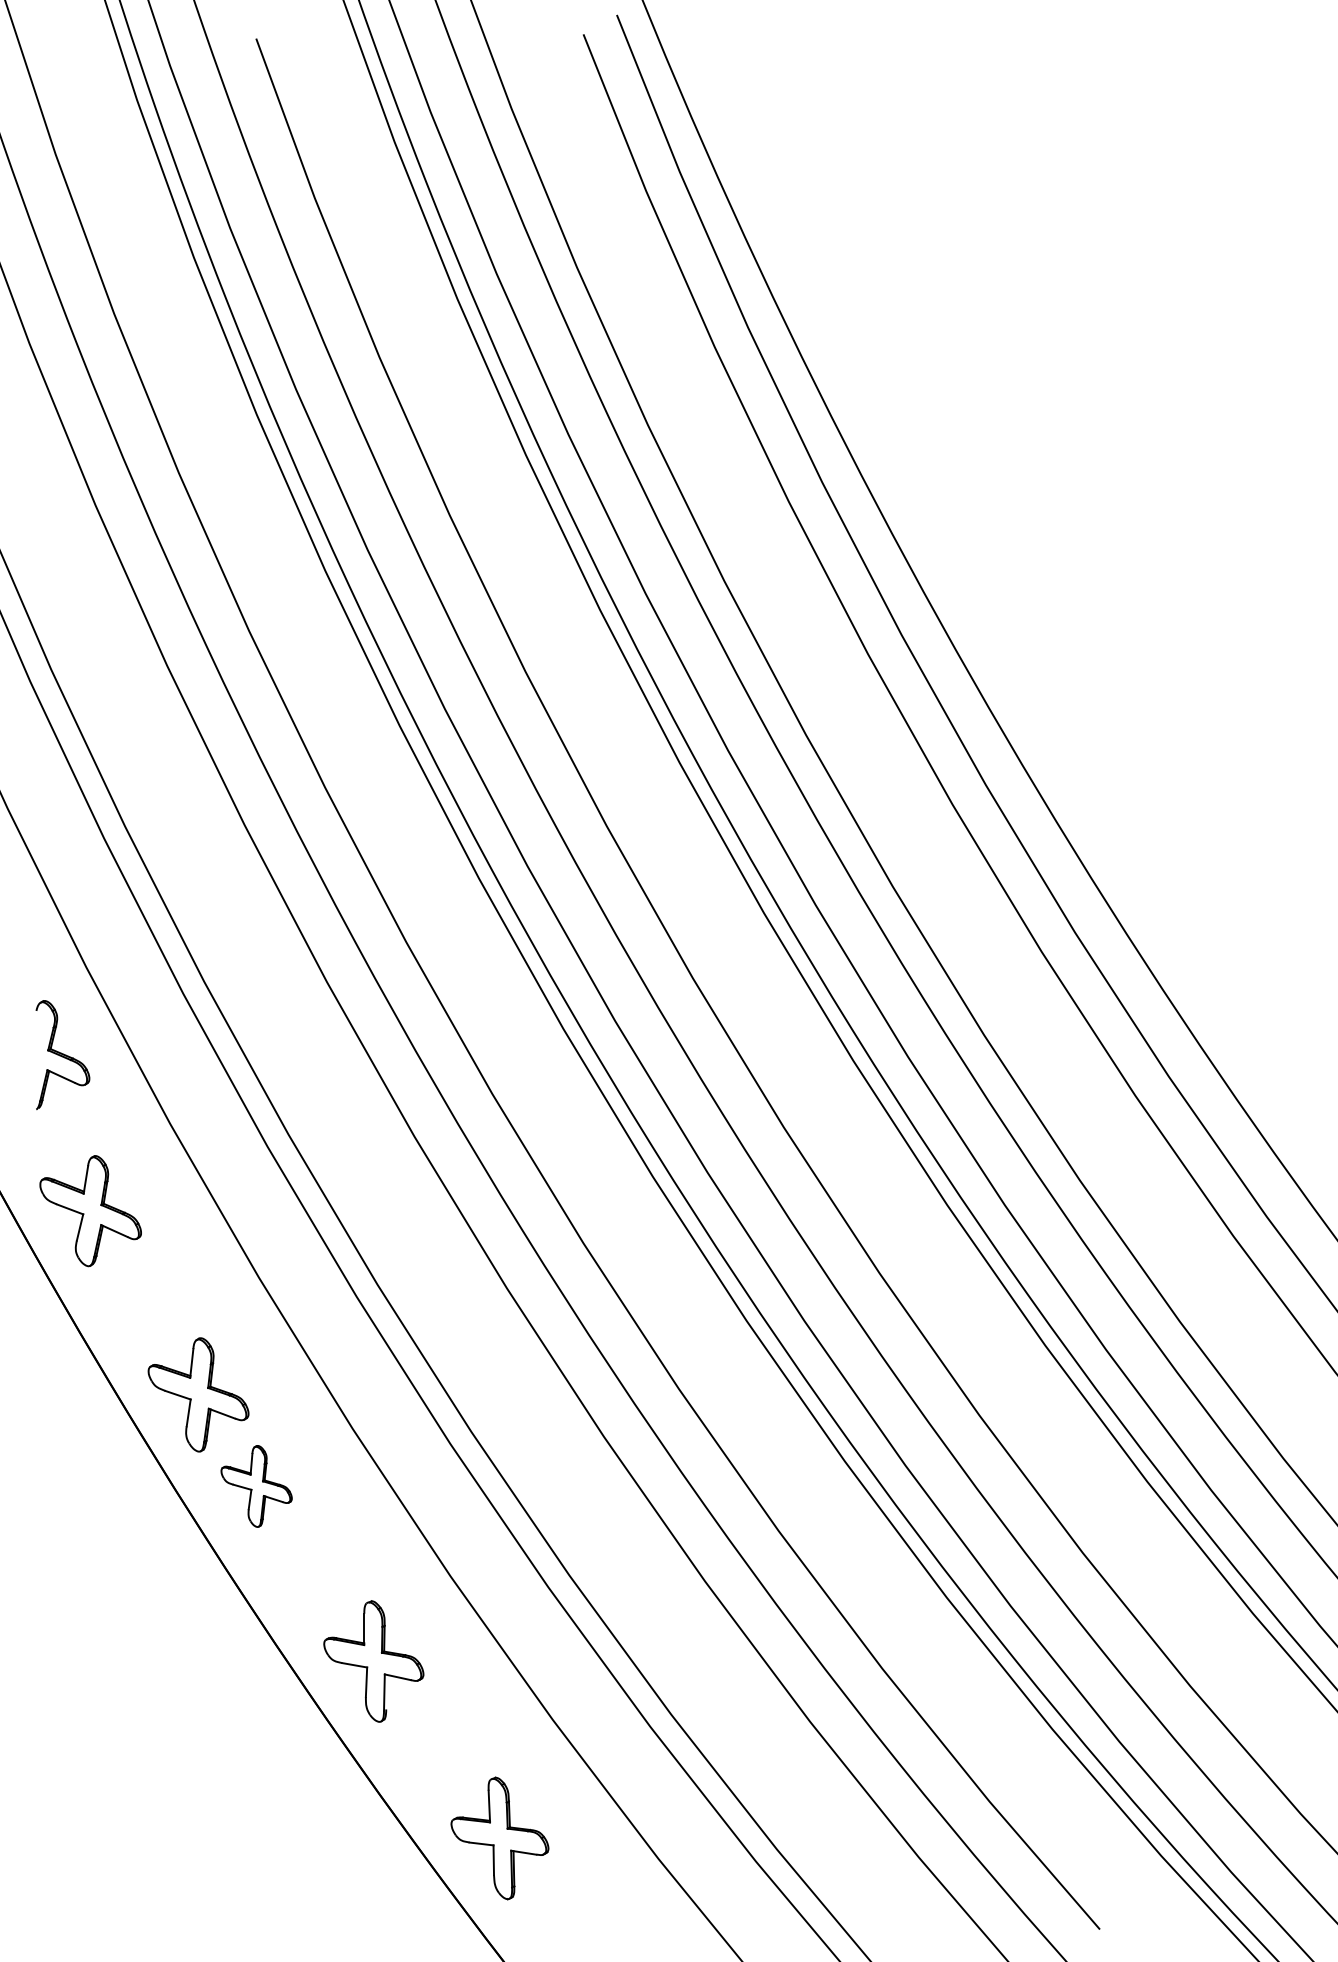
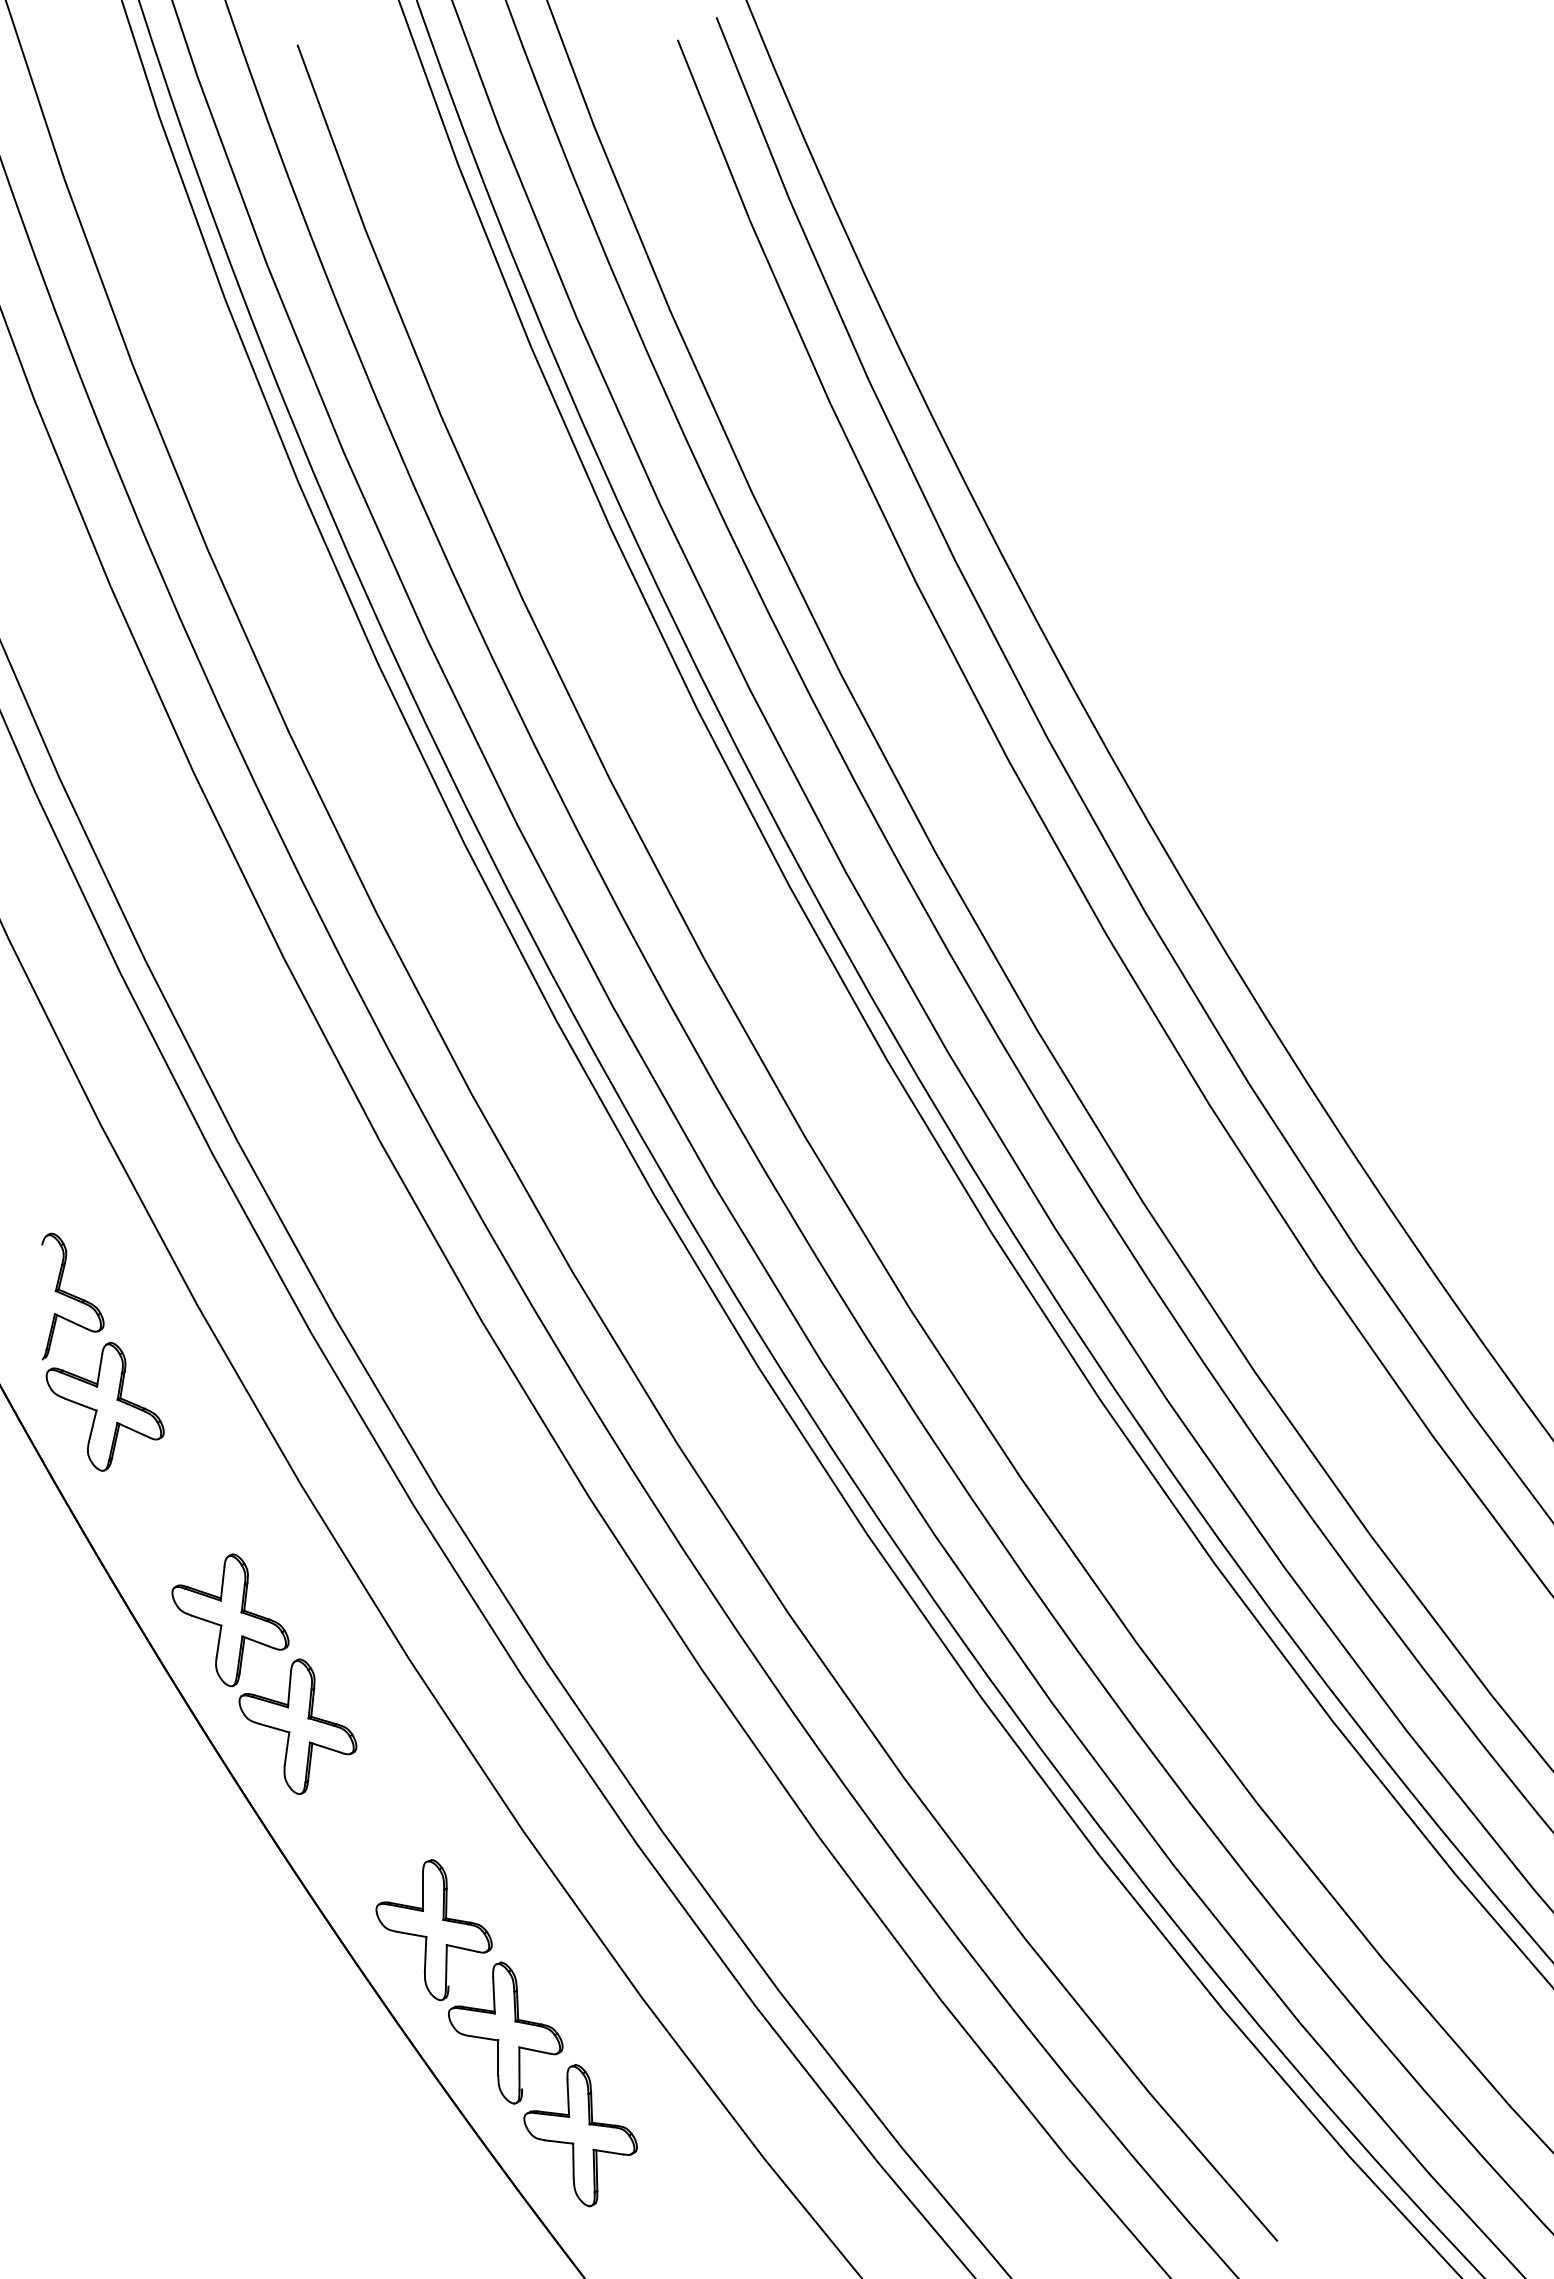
part: (62, 1055) -> (72, 1296), moved
part: (256, 1486) -> (297, 1726), size x1.43
part: (435, 1749) -> (505, 2032), added

